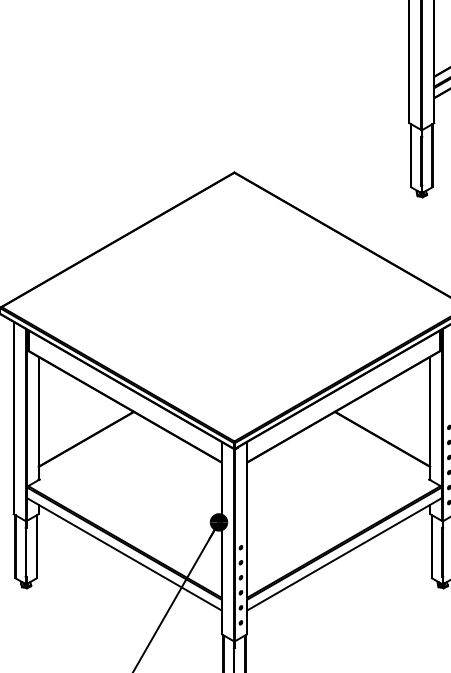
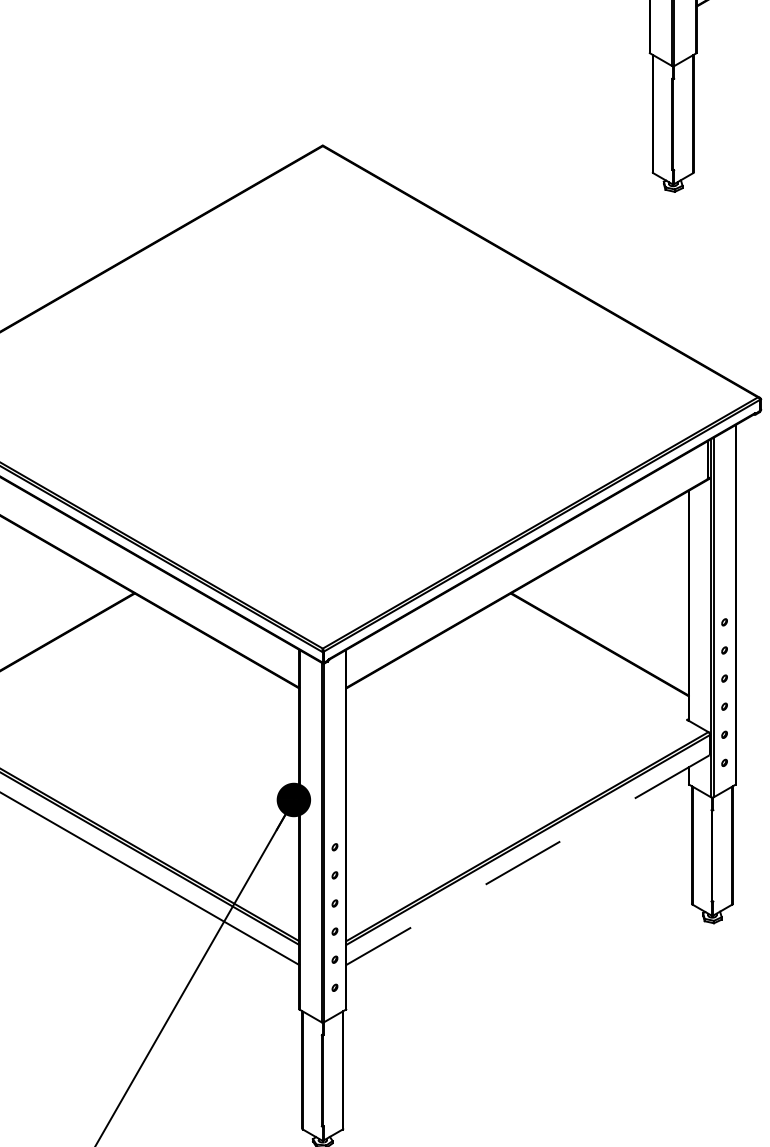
line: (343, 554) -> (526, 860), solid -> dashed

